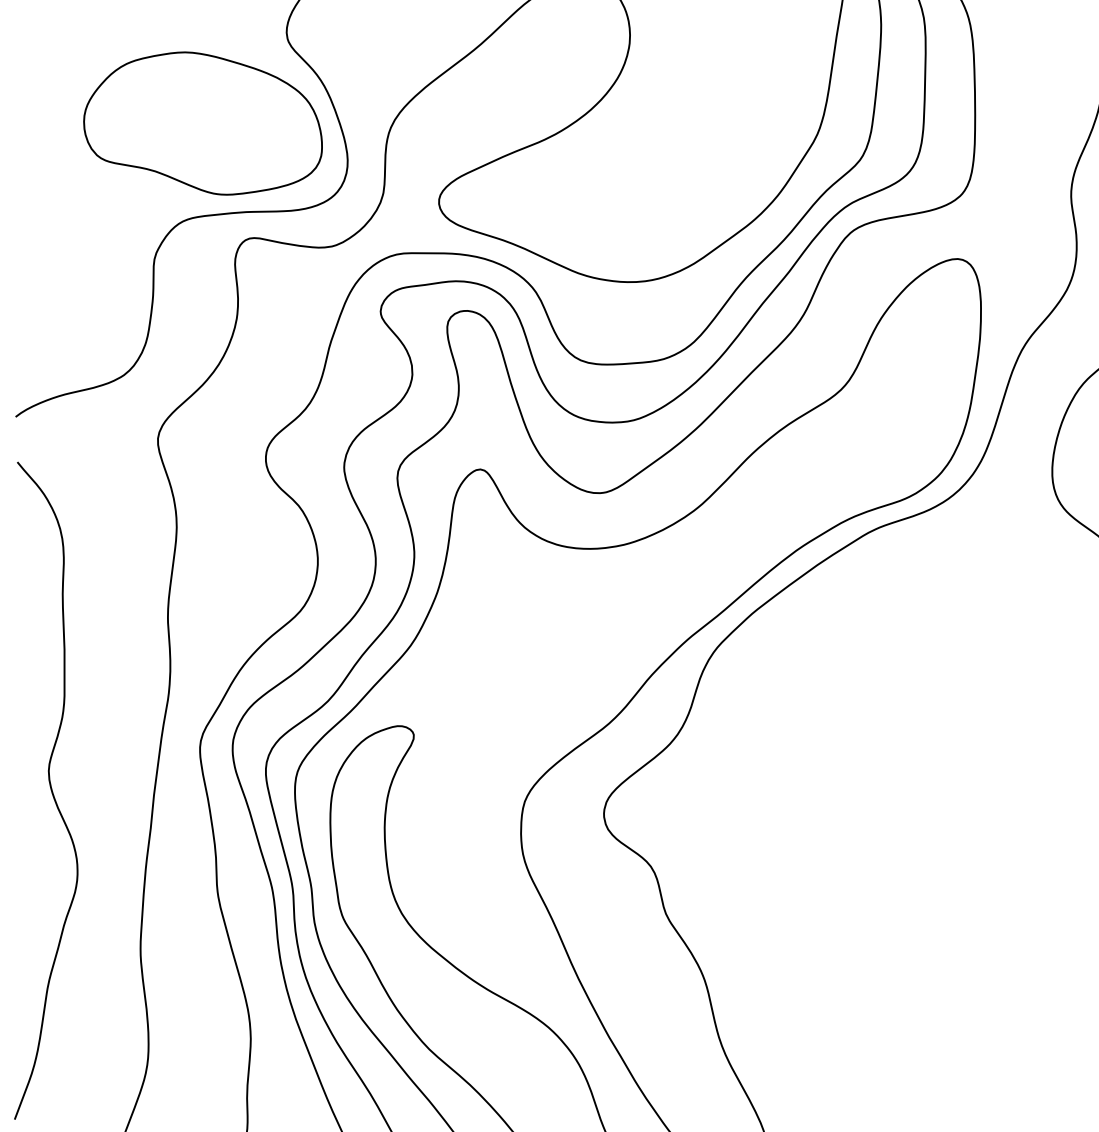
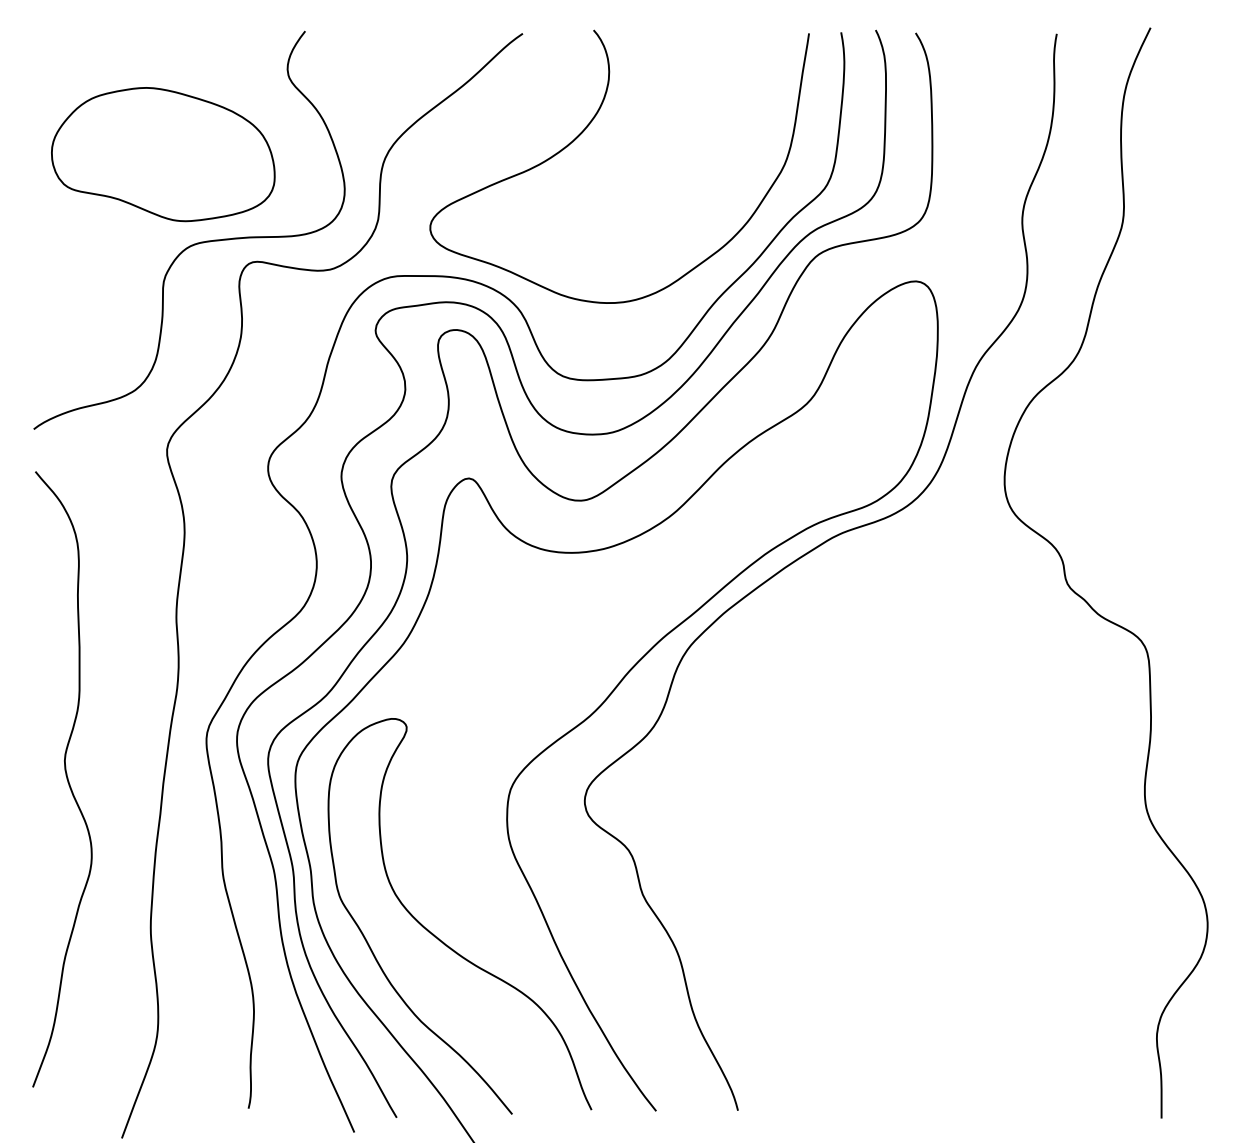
part: (203, 123) -> (163, 154), moved

